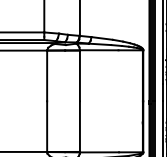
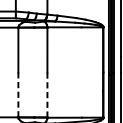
line: (47, 126) -> (18, 94), solid -> dashed
line: (79, 127) -> (47, 95), solid -> dashed

